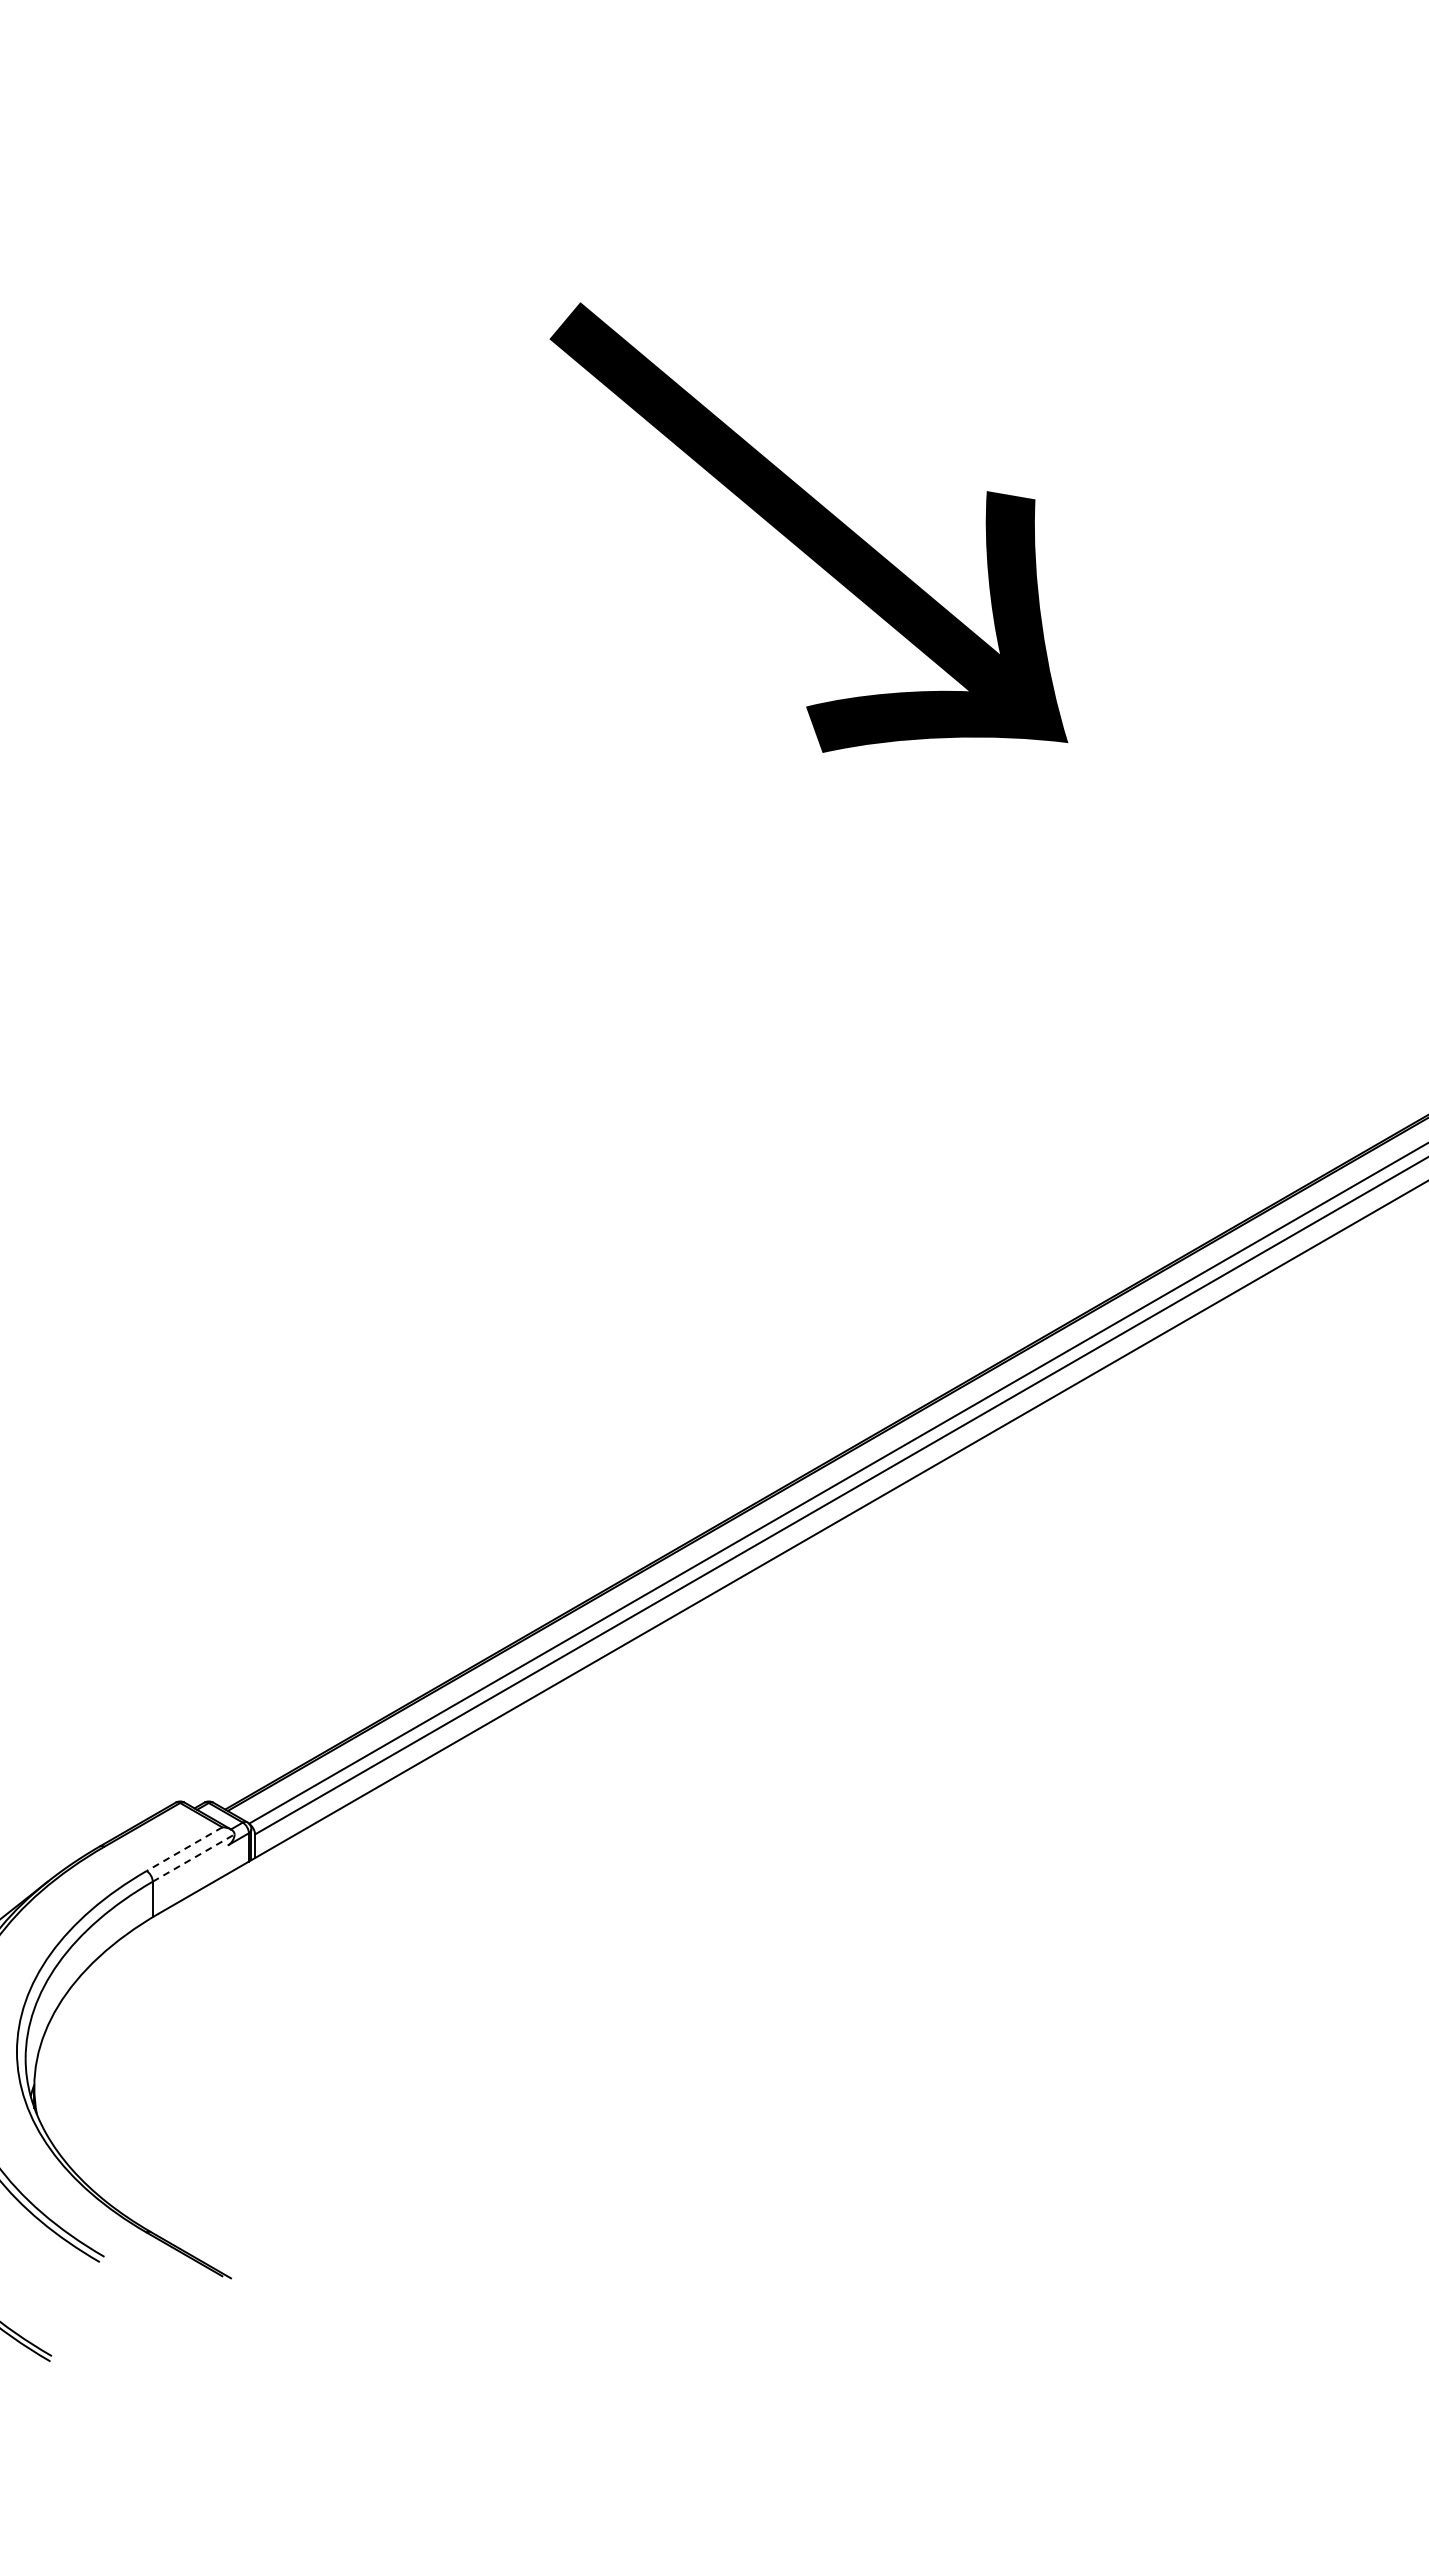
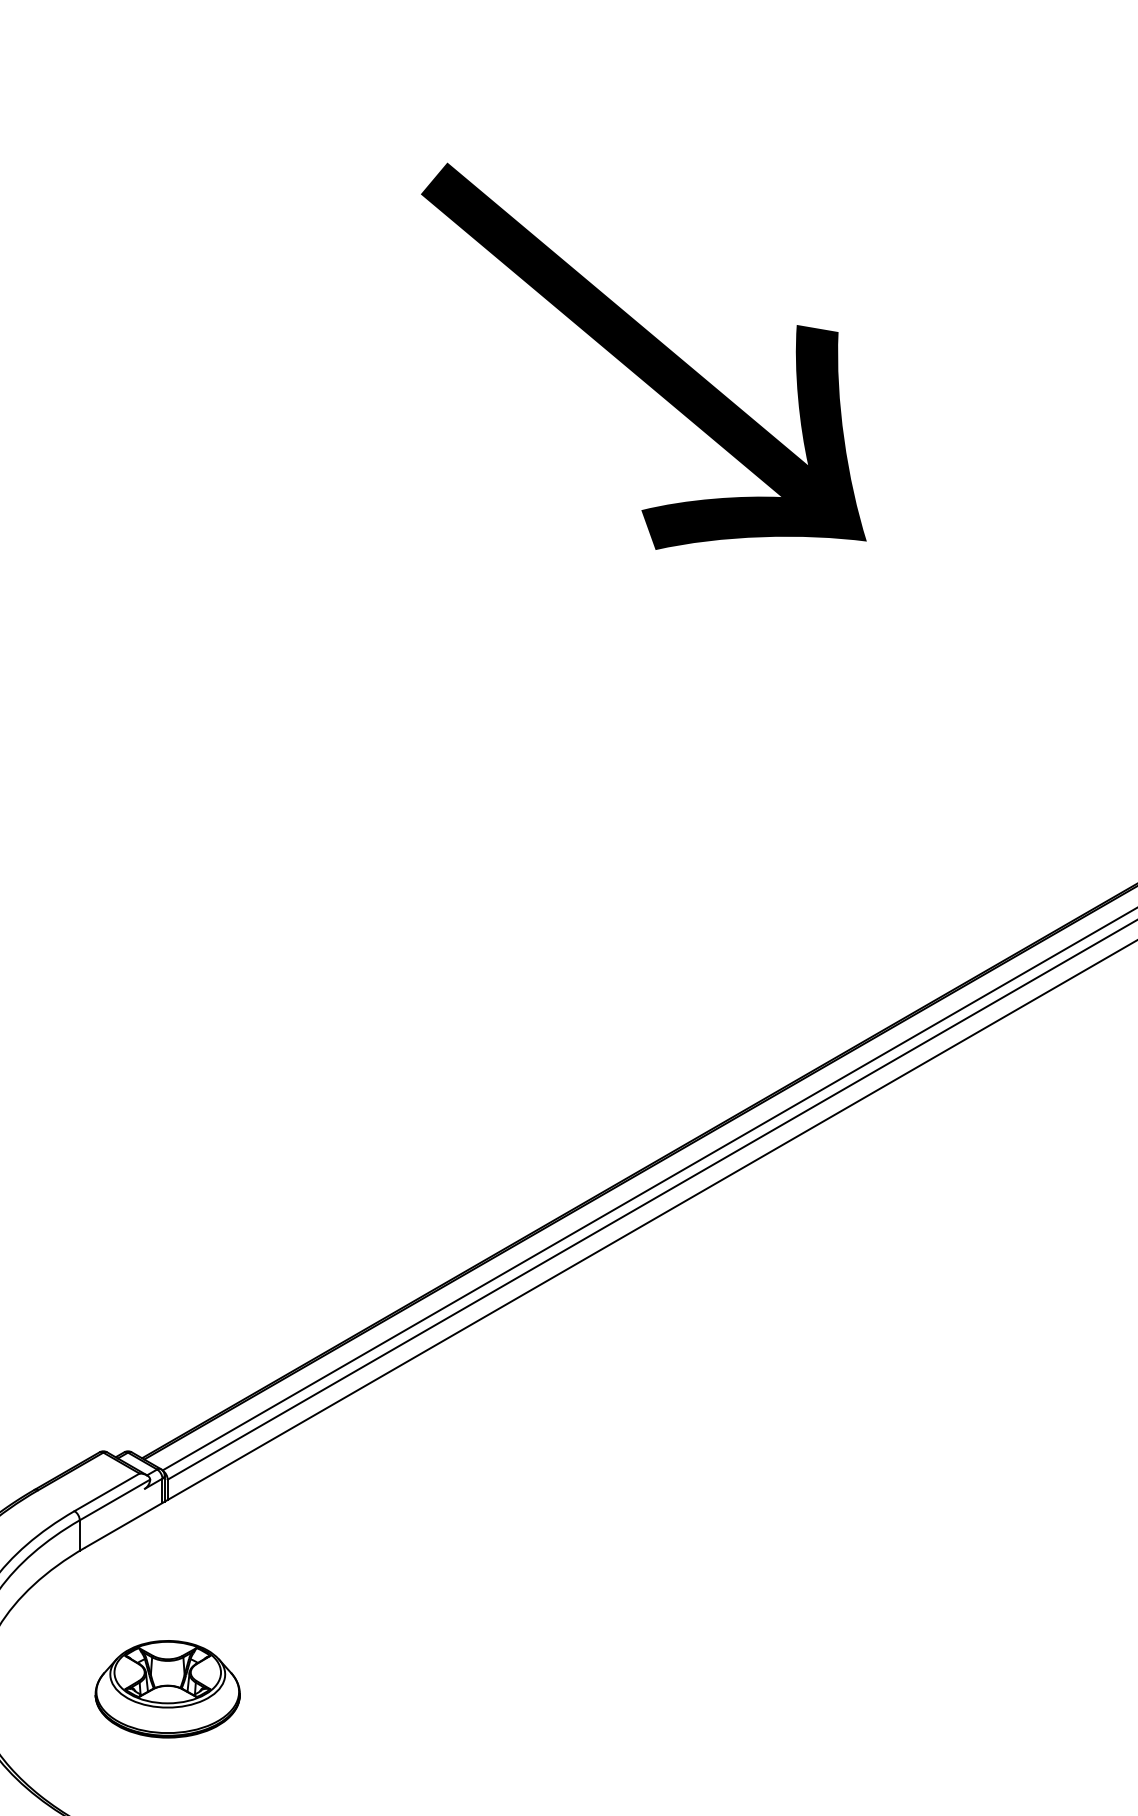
line: (184, 1849) -> (107, 1492), dashed -> solid
line: (194, 1857) -> (115, 1499), dashed -> solid
part: (254, 2078) -> (167, 1689), added

